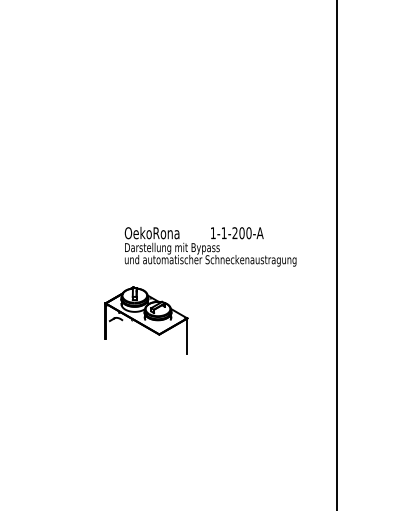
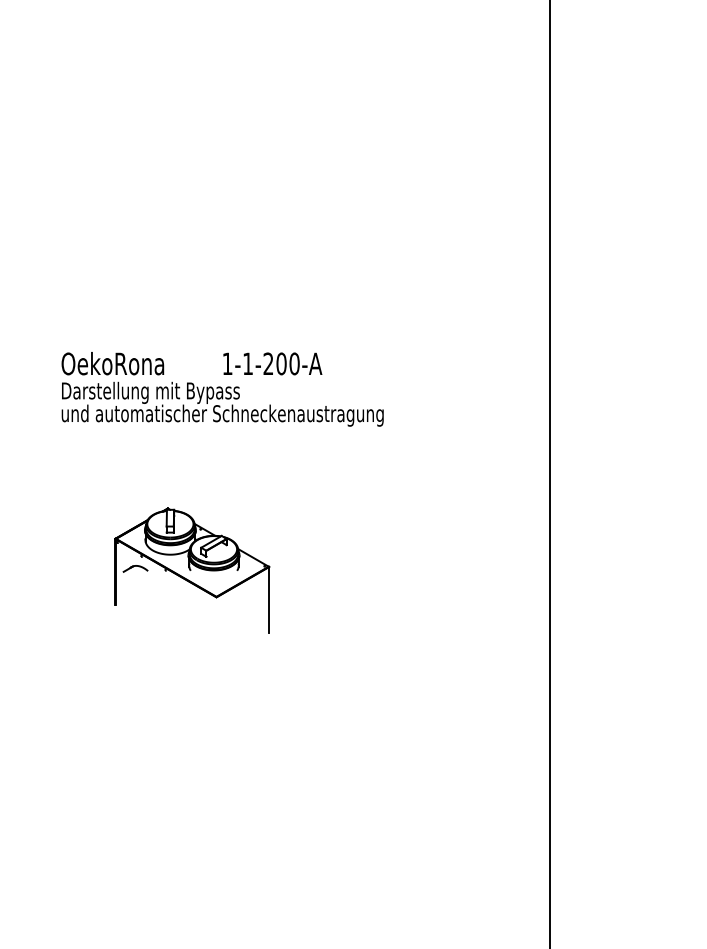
text: (210, 246) -> (222, 388), moved
part: (146, 320) -> (192, 570), moved

